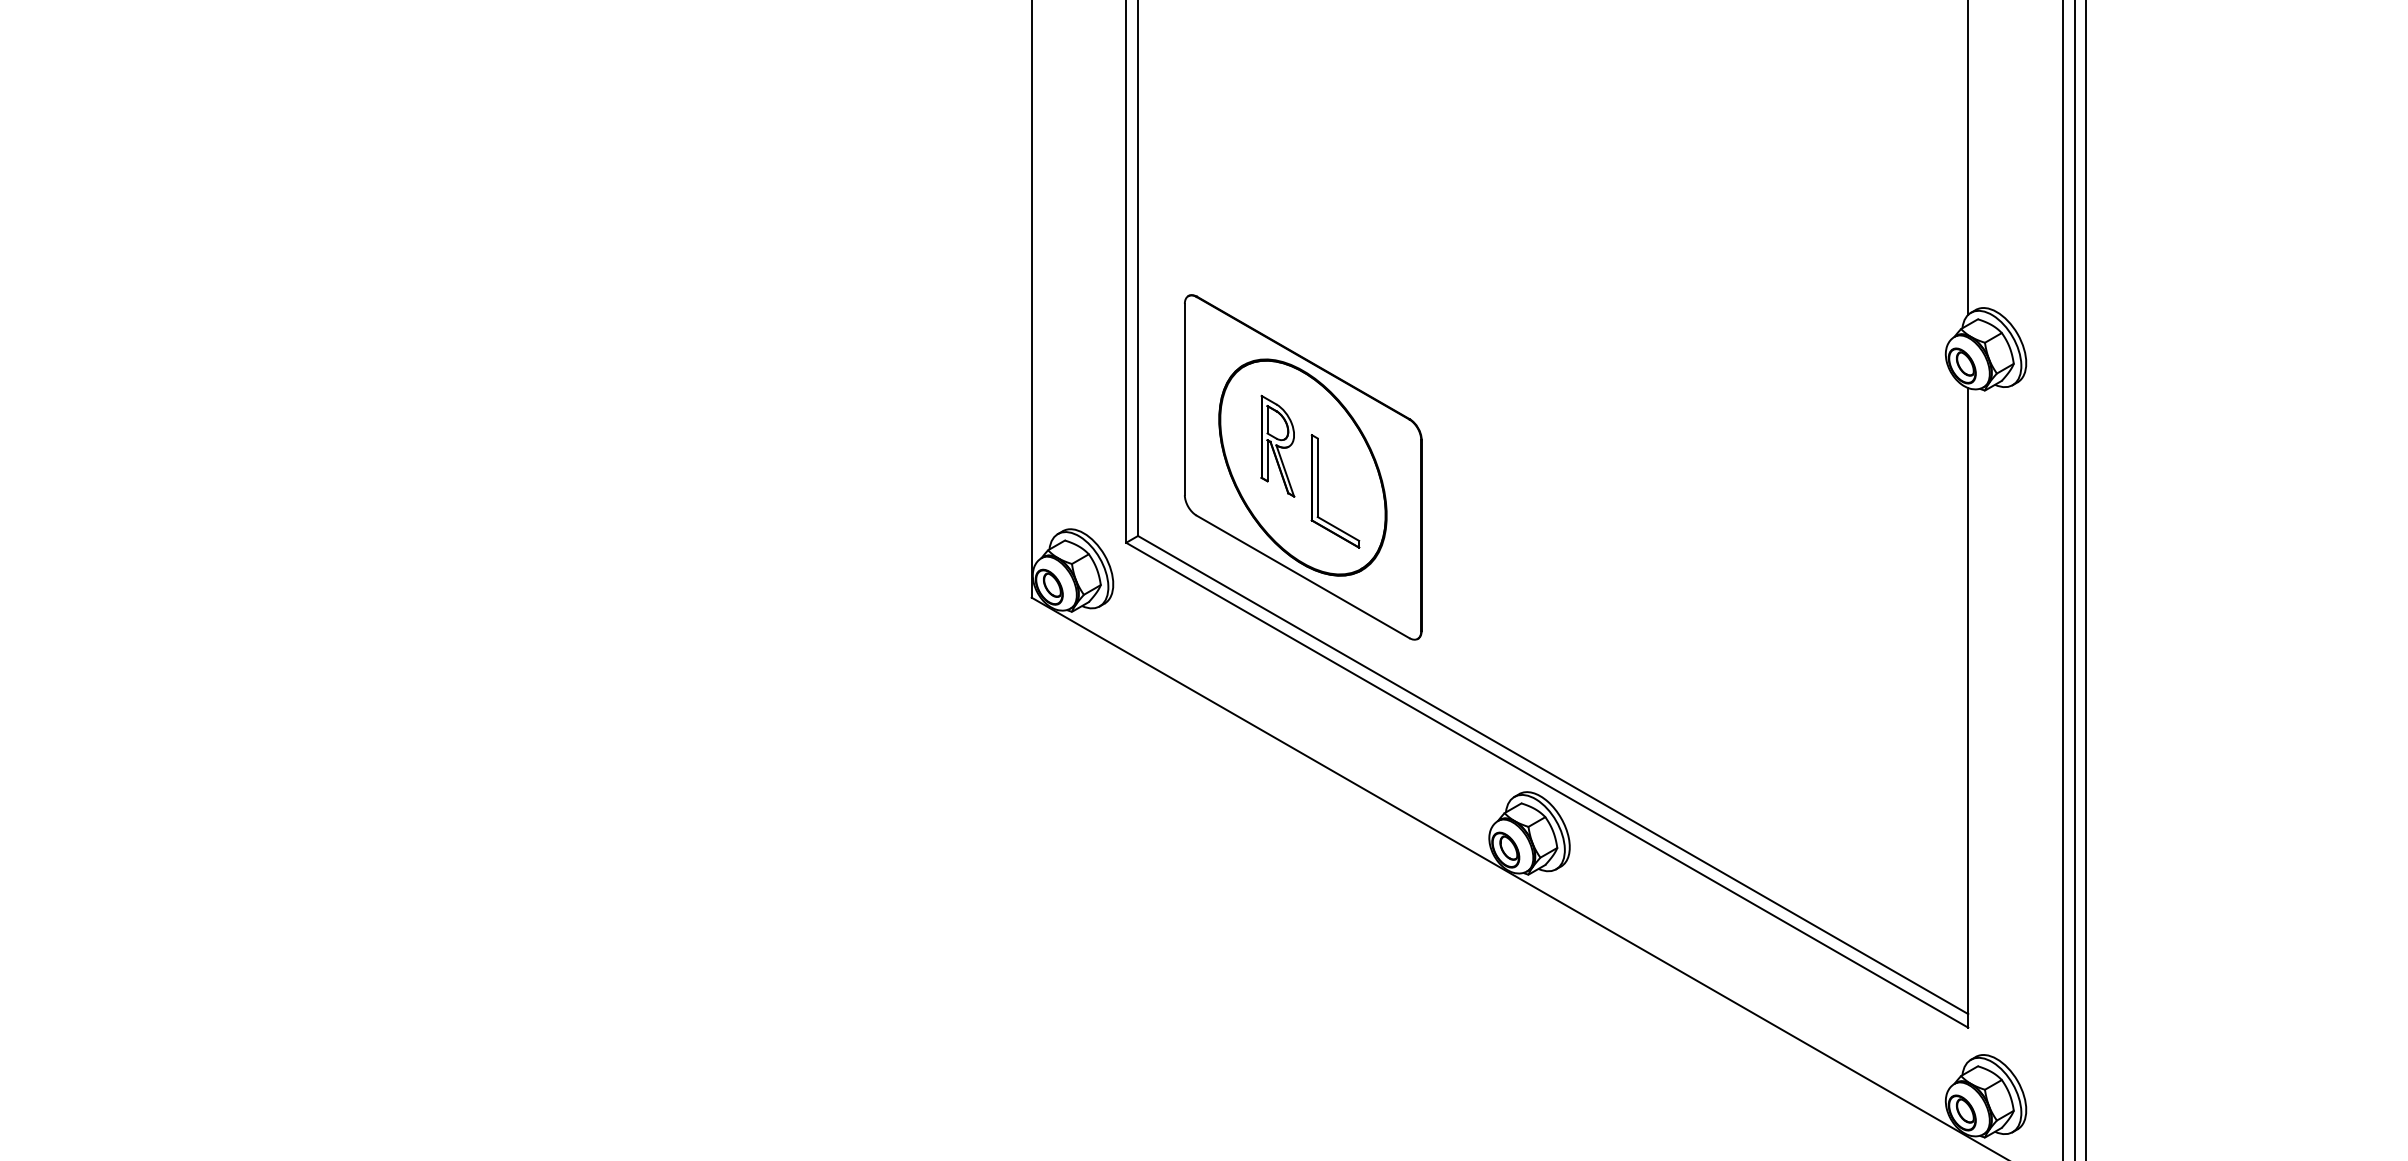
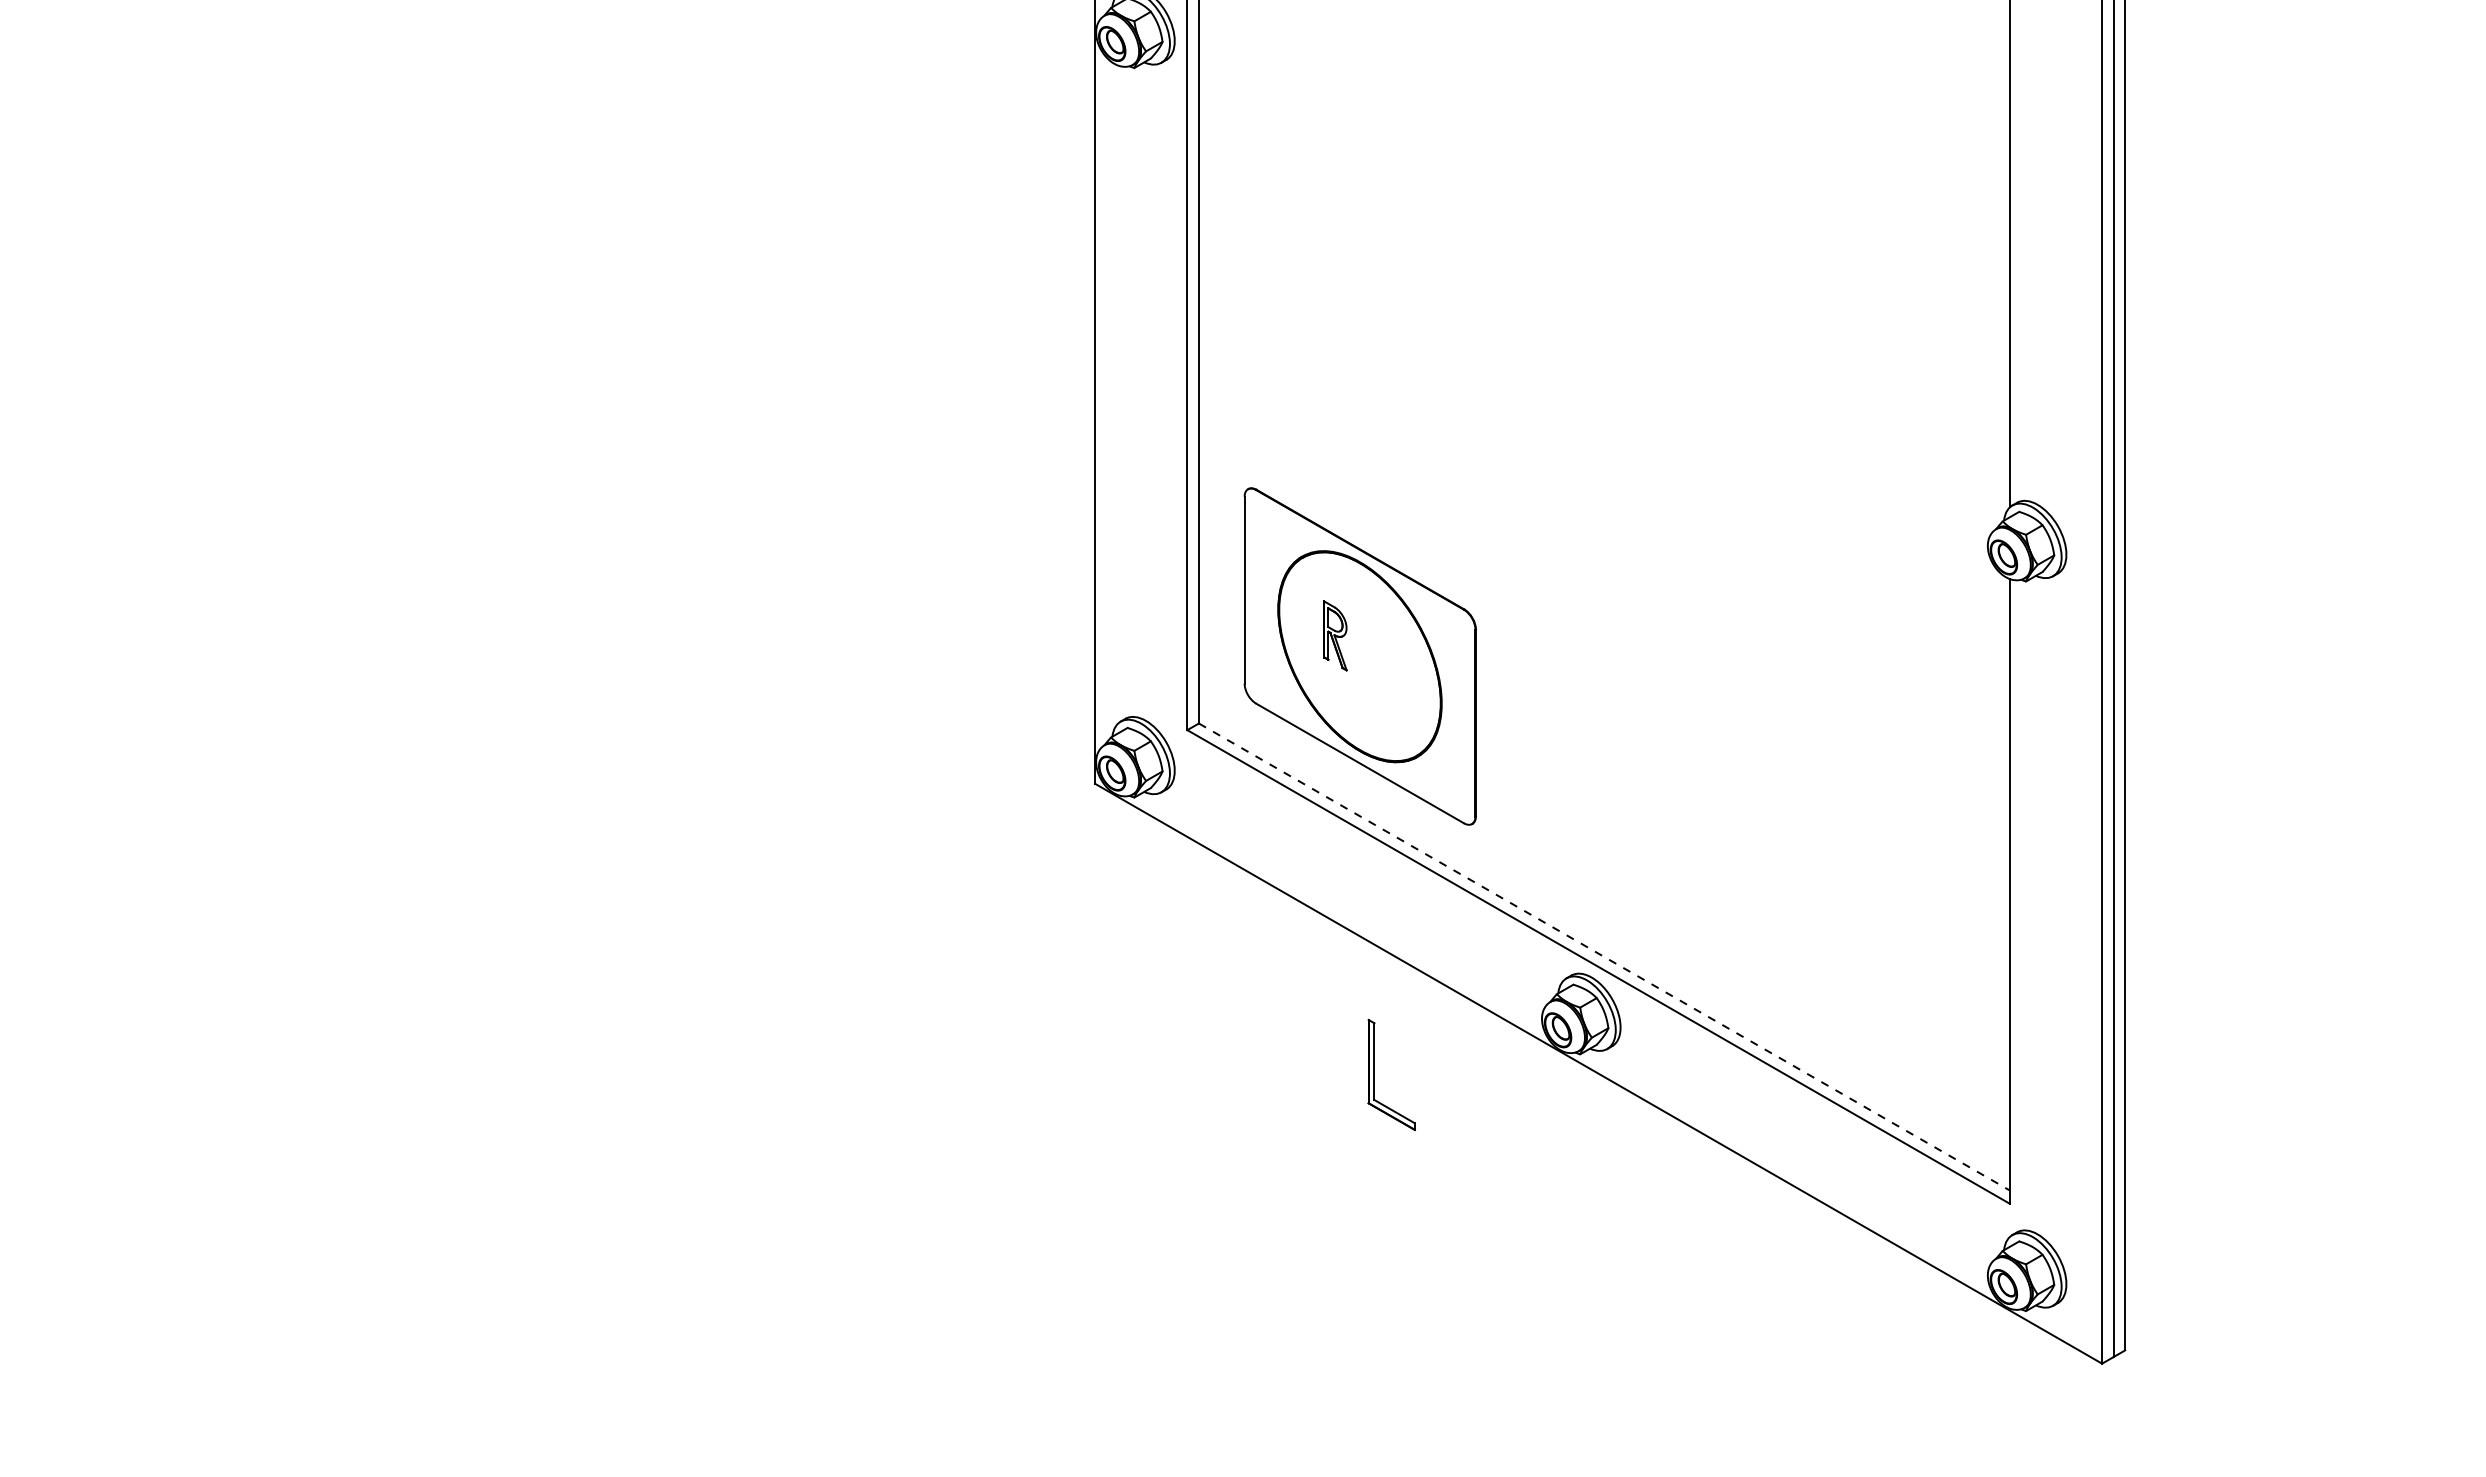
part: (1277, 445) -> (1335, 635), size x0.7
part: (1317, 490) -> (1374, 1074), moved
line: (1553, 774) -> (1604, 956), solid -> dashed

